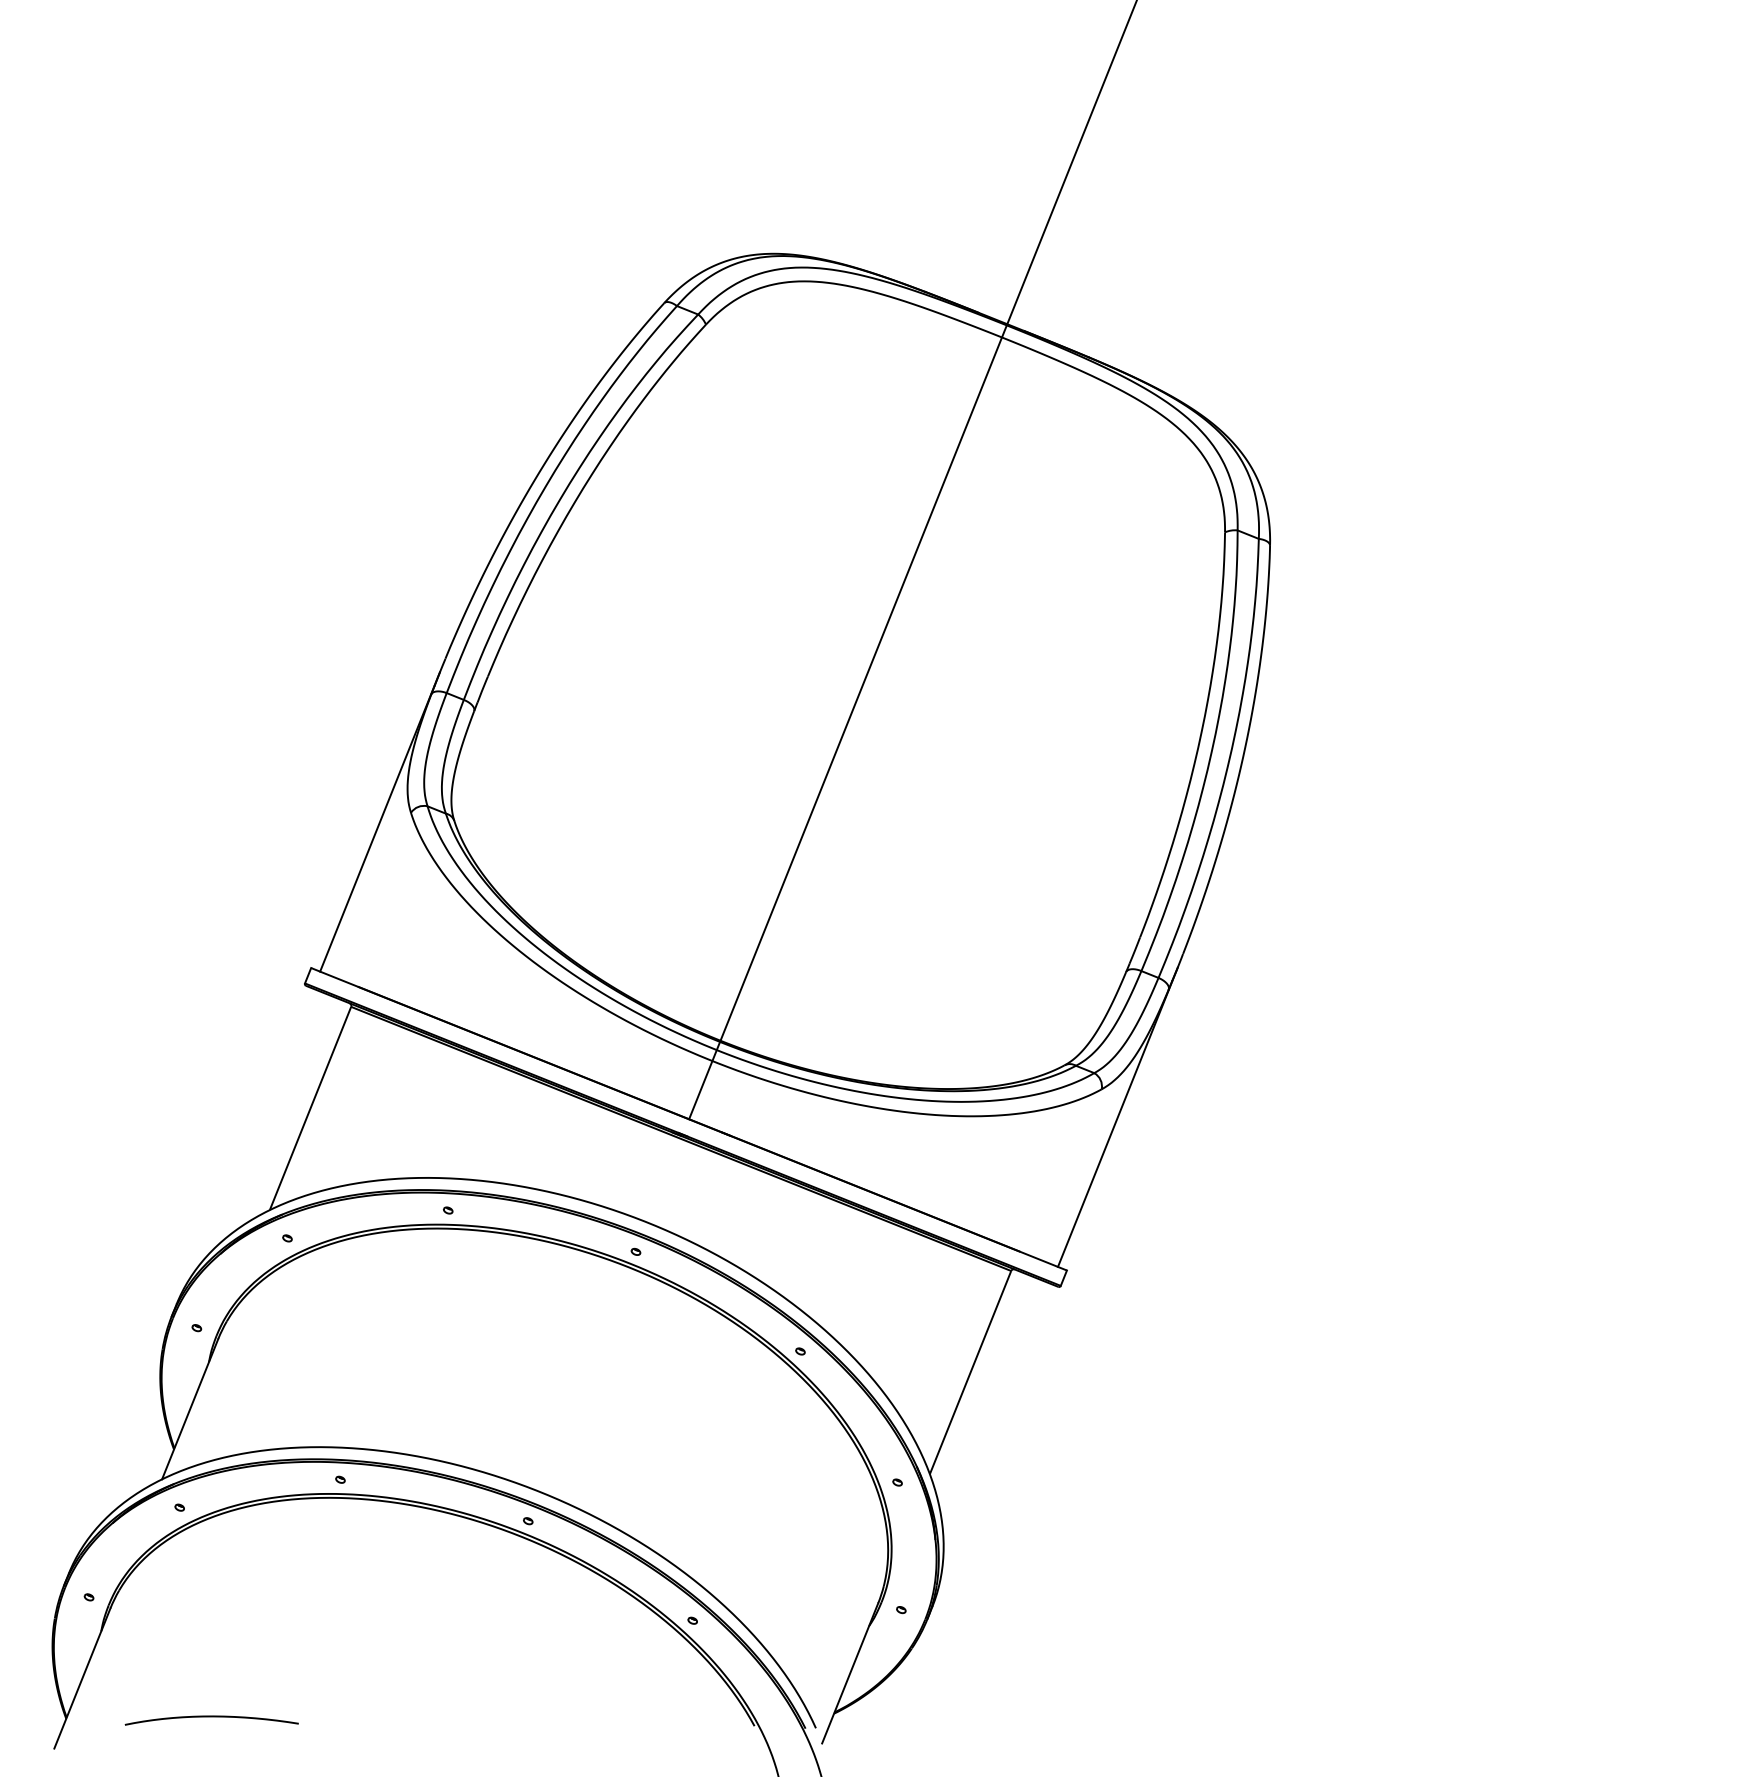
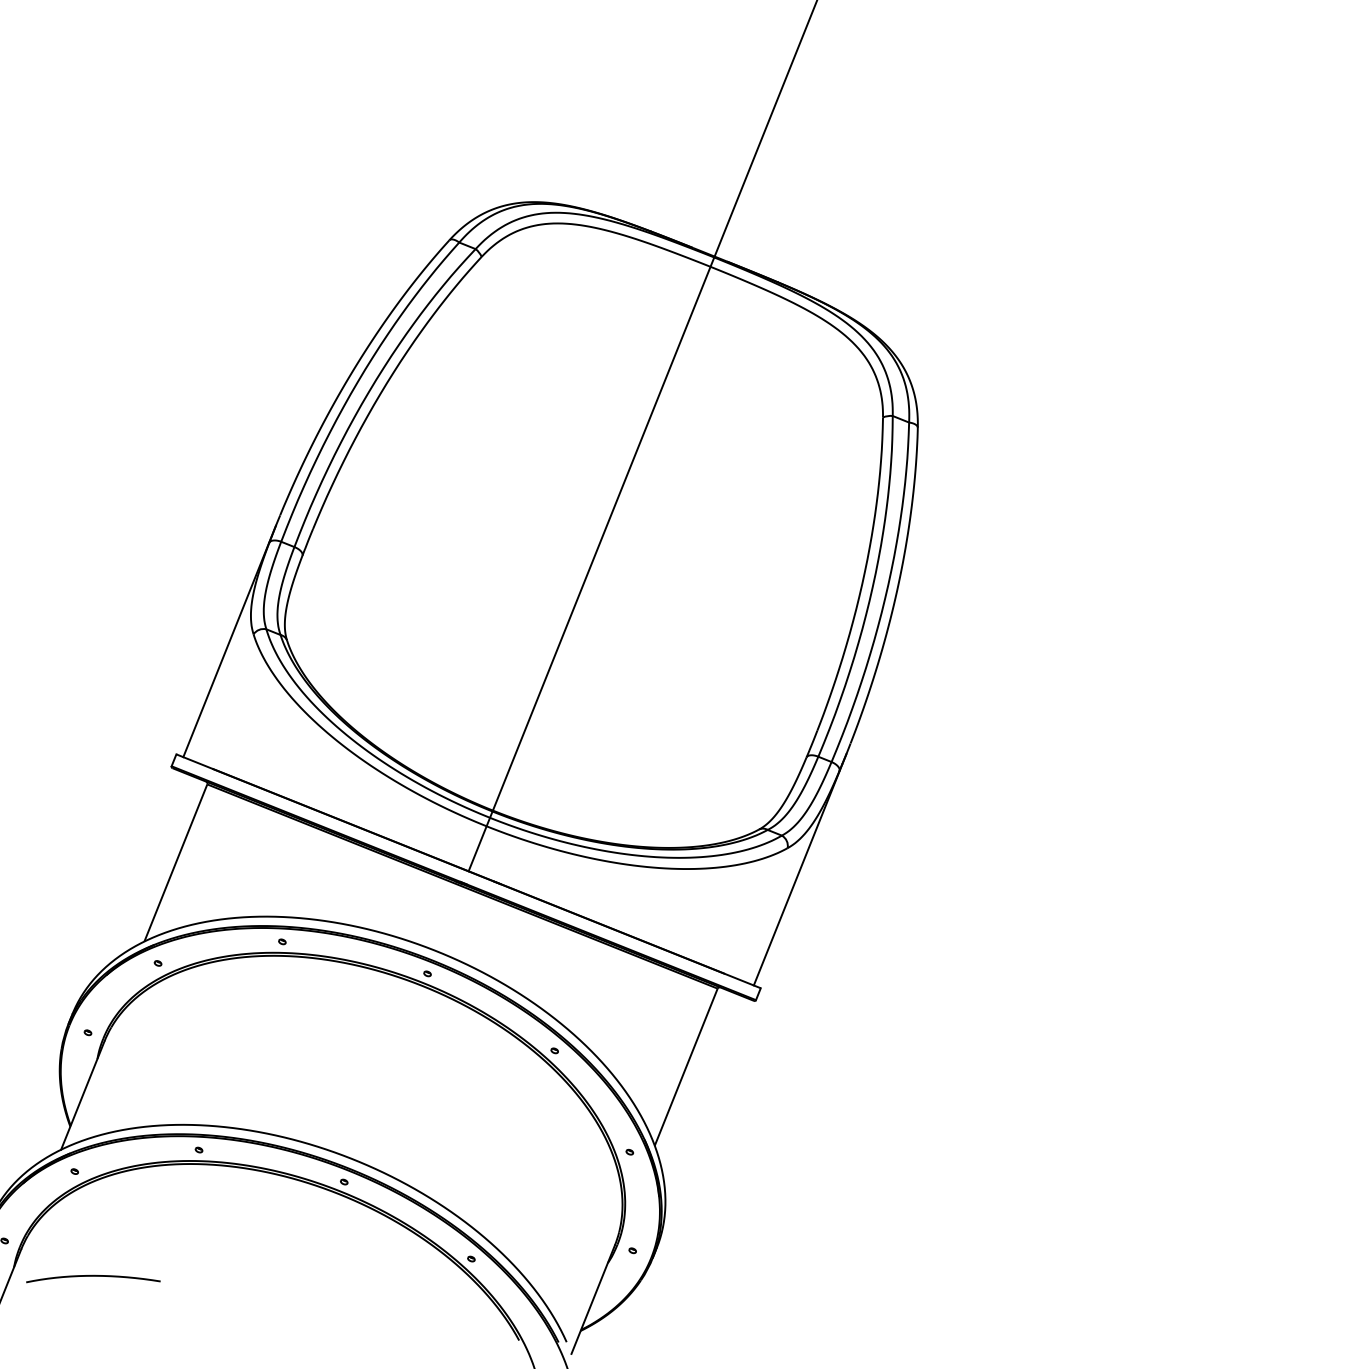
curve: (211, 1717) -> (93, 1276), moved

